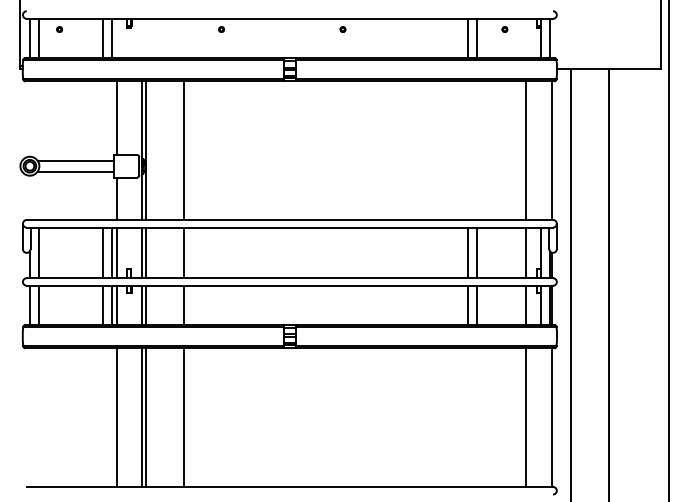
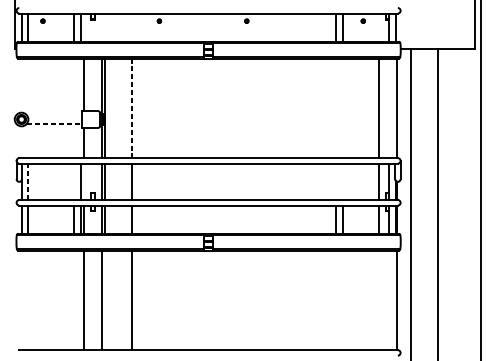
line: (183, 151) -> (132, 108), solid -> dashed
line: (75, 160) -> (54, 115), removed
line: (76, 171) -> (55, 123), solid -> dashed
line: (103, 252) -> (74, 181), removed
line: (116, 252) -> (83, 181), removed
line: (467, 252) -> (336, 181), removed
line: (476, 252) -> (342, 181), removed
line: (38, 253) -> (27, 182), solid -> dashed
line: (145, 417) -> (104, 300), removed
line: (526, 417) -> (378, 300), removed

